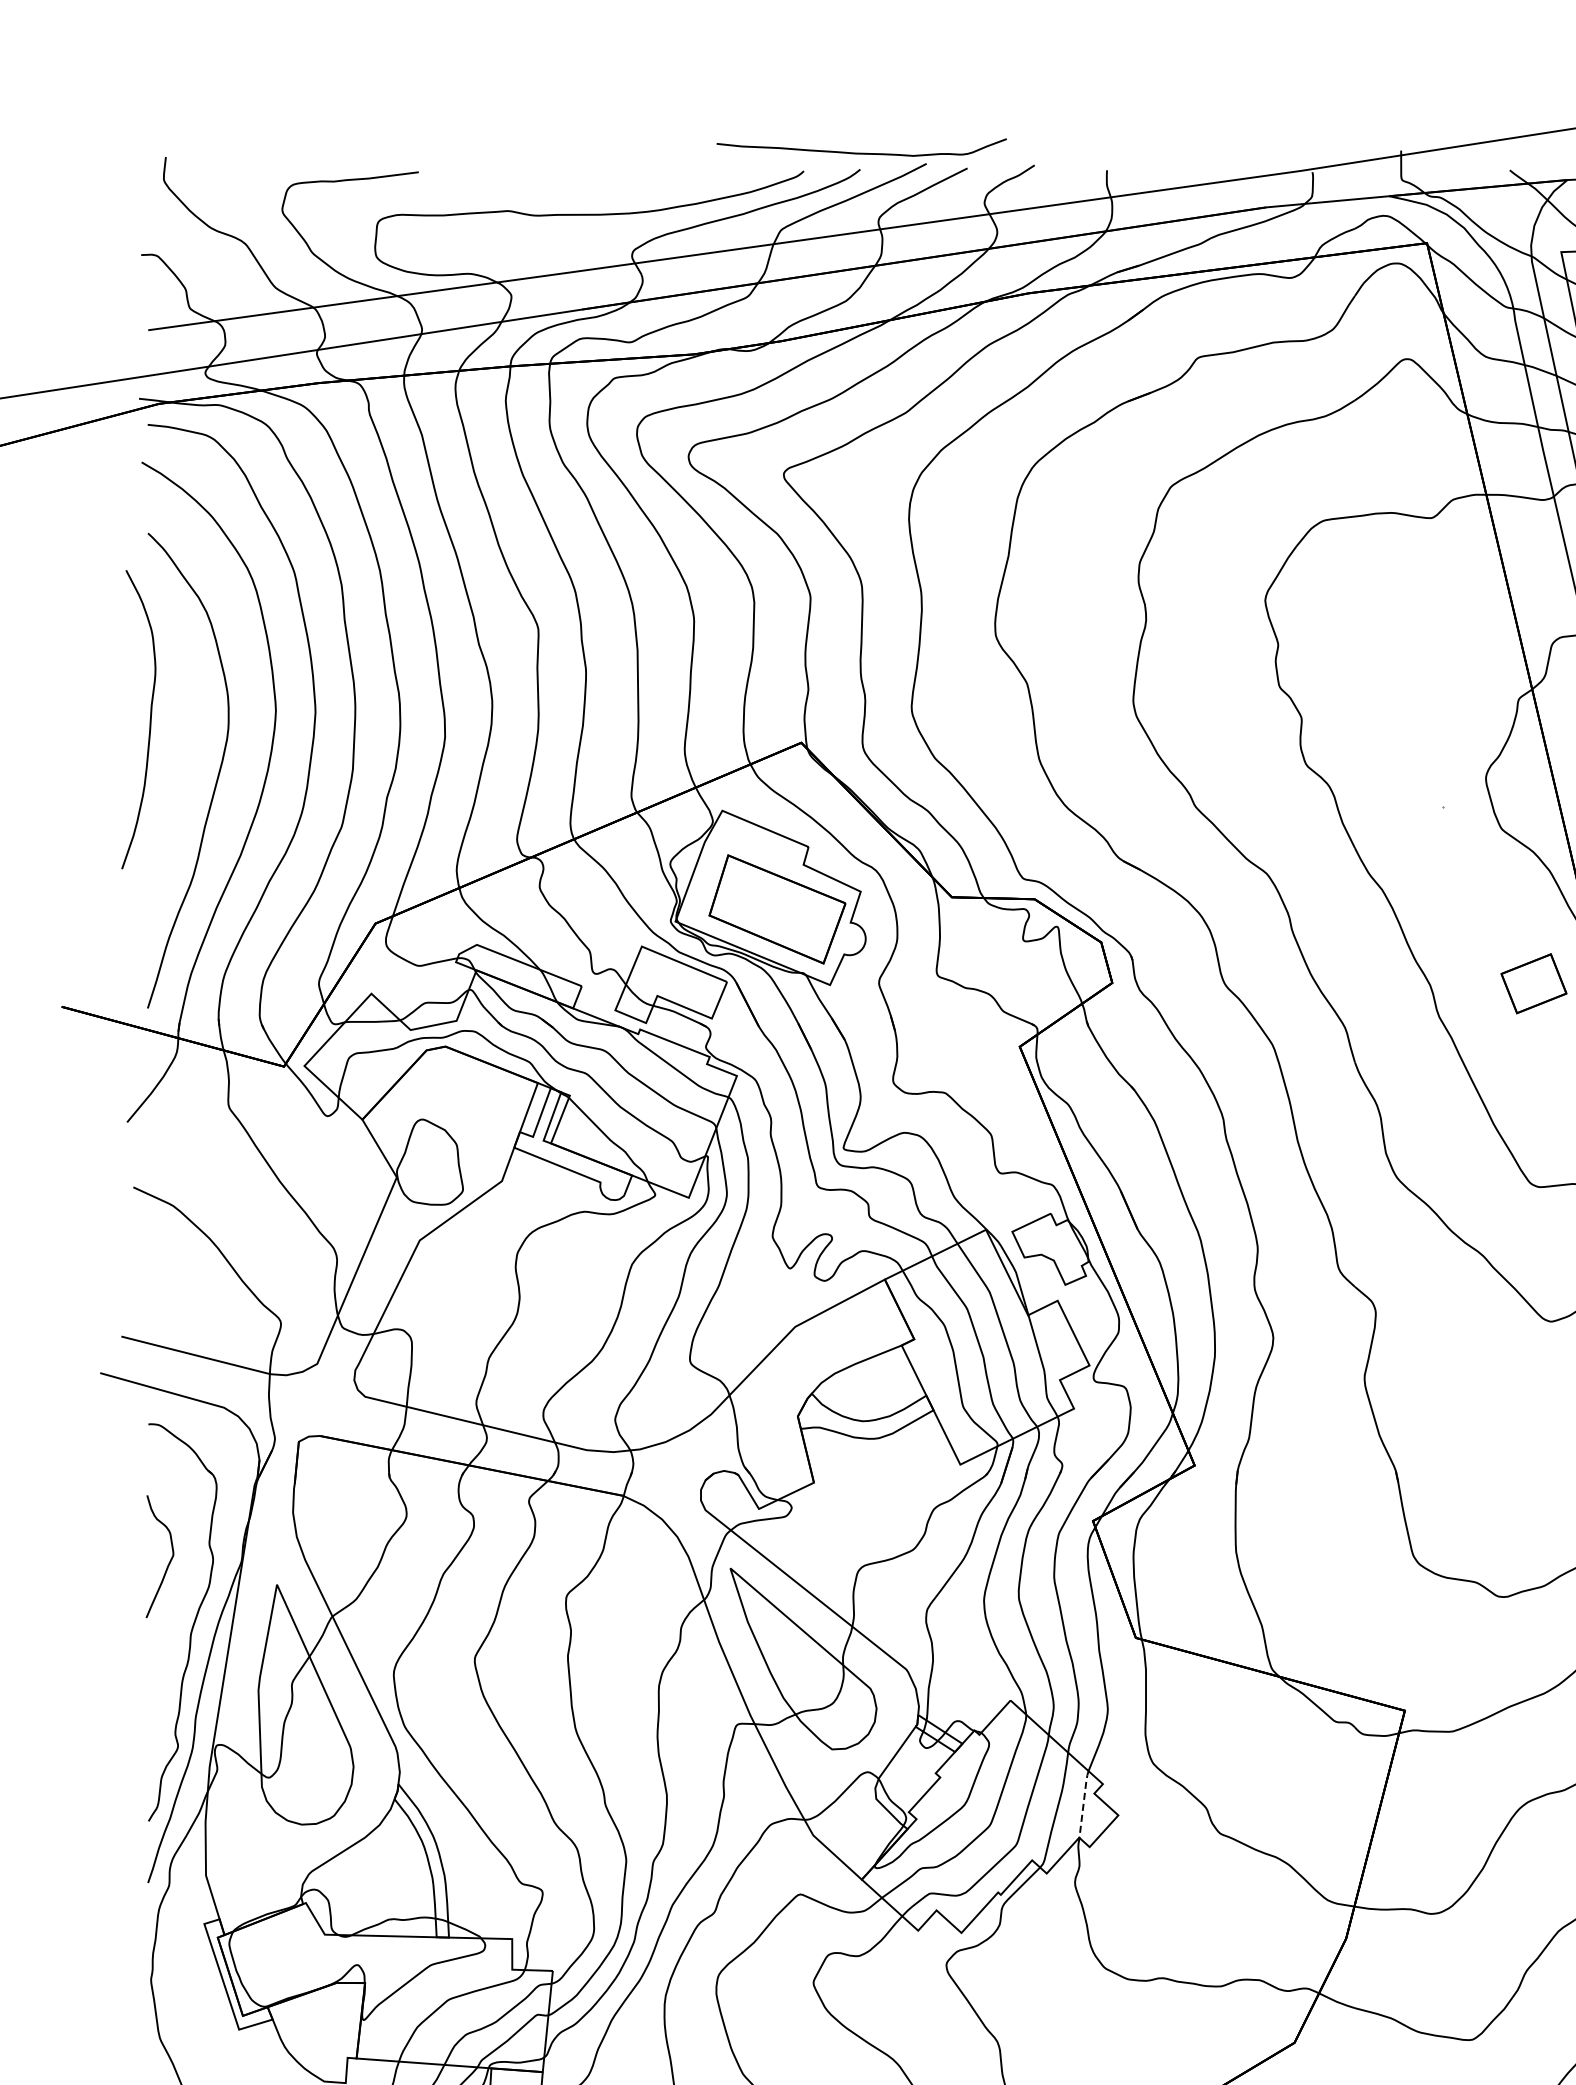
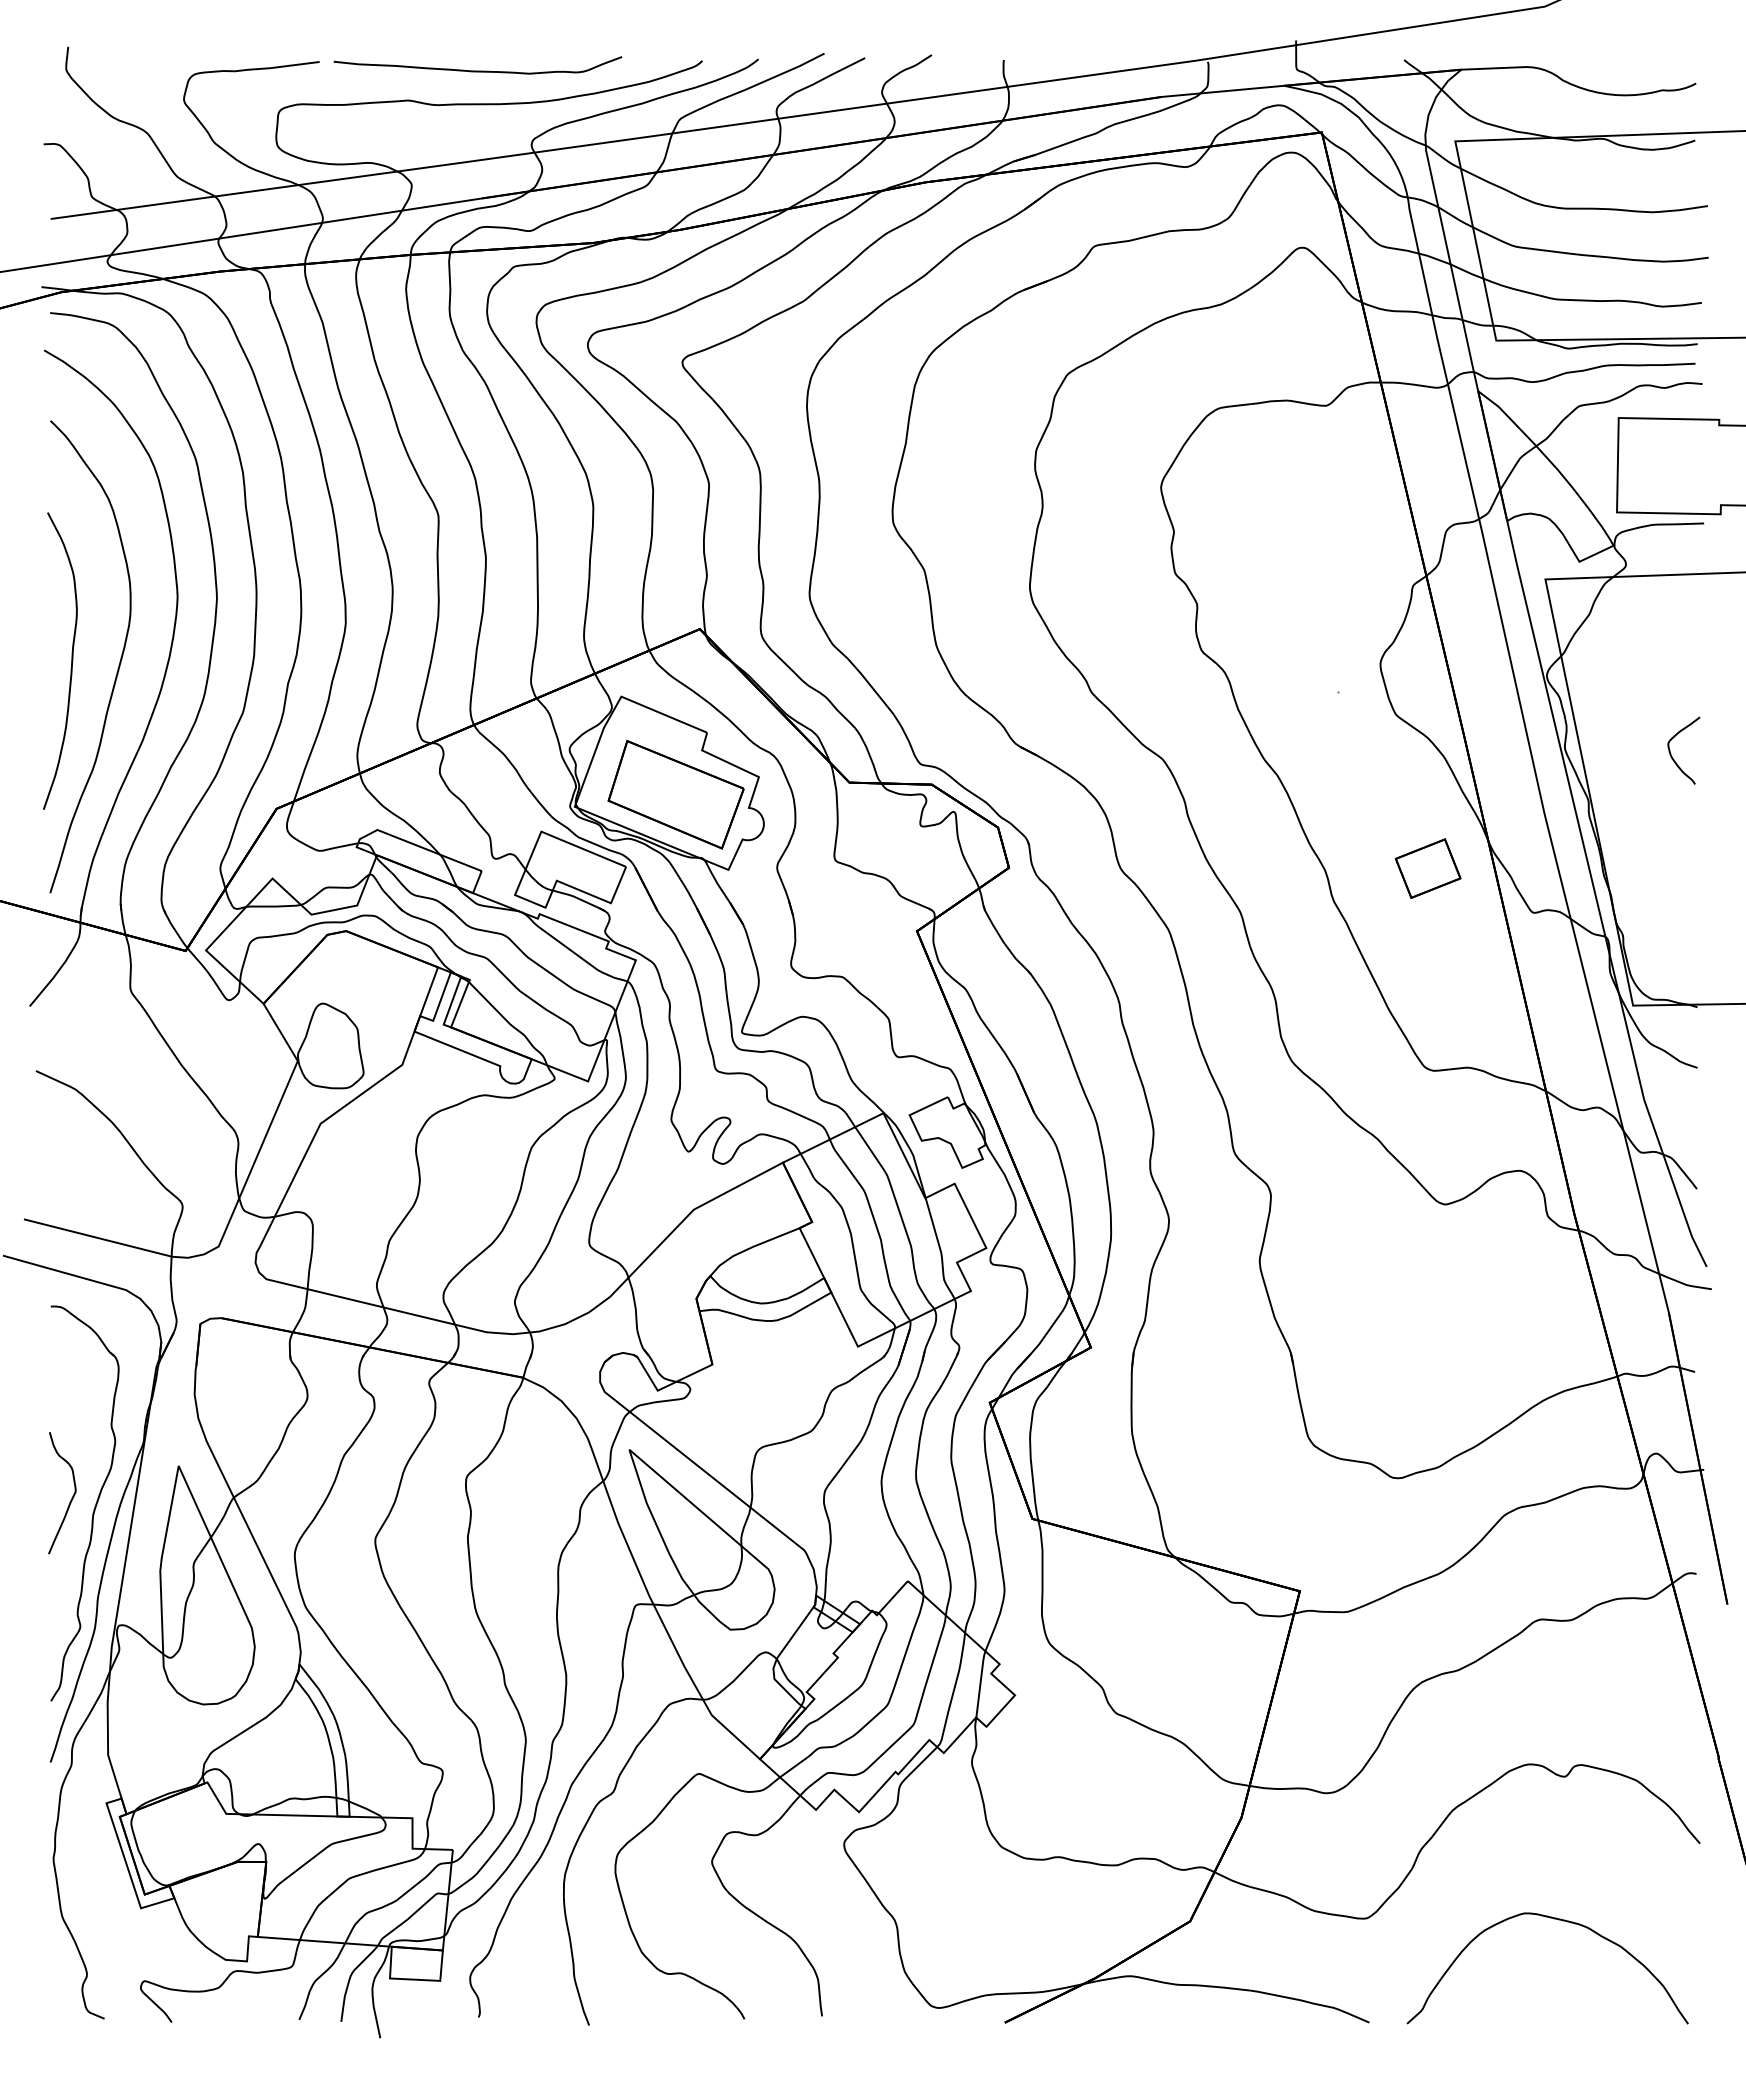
curve: (861, 152) -> (477, 70), moved
curve: (150, 719) -> (71, 660), moved
curve: (170, 1559) -> (72, 1495), moved
line: (1083, 1803) -> (980, 1683), dashed -> solid

